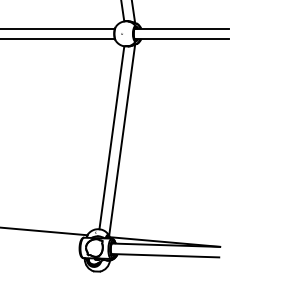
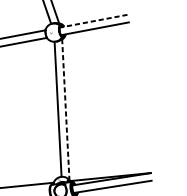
line: (181, 28) -> (93, 21), solid -> dashed
line: (122, 140) -> (66, 109), solid -> dashed

